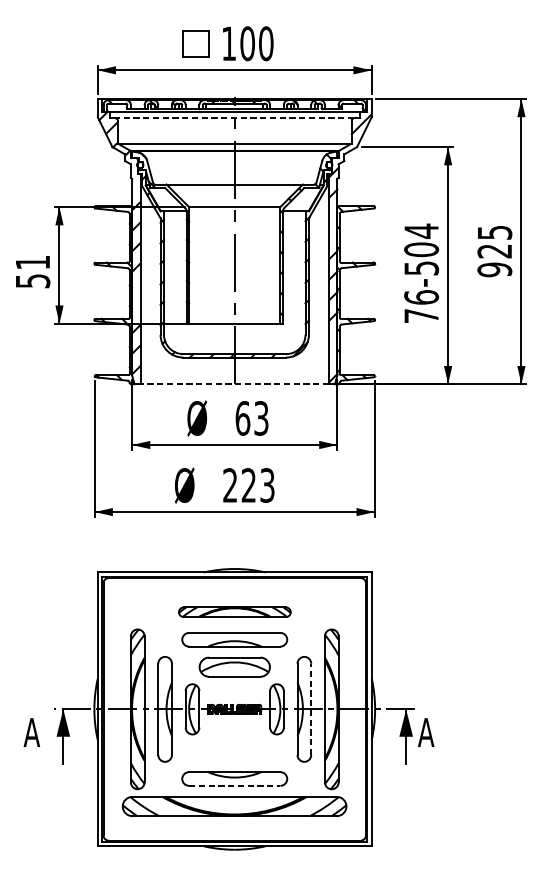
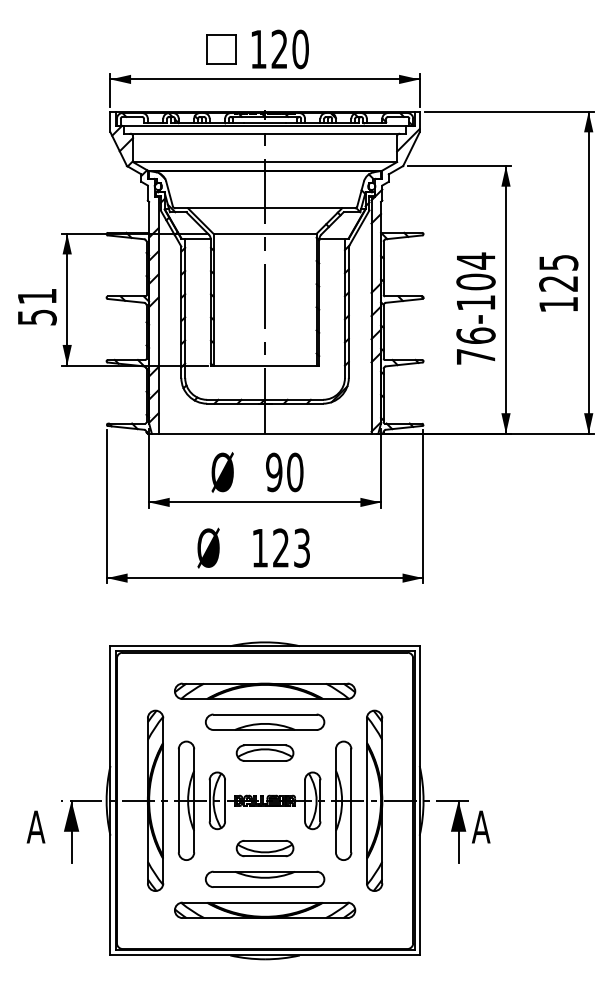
text: (247, 43) -> (279, 49), 100 -> 120
line: (235, 118) -> (265, 133), dashed -> solid
text: (422, 267) -> (476, 302), 76-504 -> 76-104
text: (494, 269) -> (558, 304), 925 -> 125
line: (234, 383) -> (264, 433), dashed -> solid
text: (251, 418) -> (284, 472), 63 -> 90
text: (229, 484) -> (259, 547), 223 -> 123
part: (235, 611) -> (265, 690), size x1.43
part: (234, 666) -> (264, 752), size x0.71
line: (311, 709) -> (351, 800), dashed -> solid
part: (234, 751) -> (264, 848), added
line: (235, 786) -> (265, 887), dashed -> solid
part: (235, 805) -> (265, 909), size x0.71

